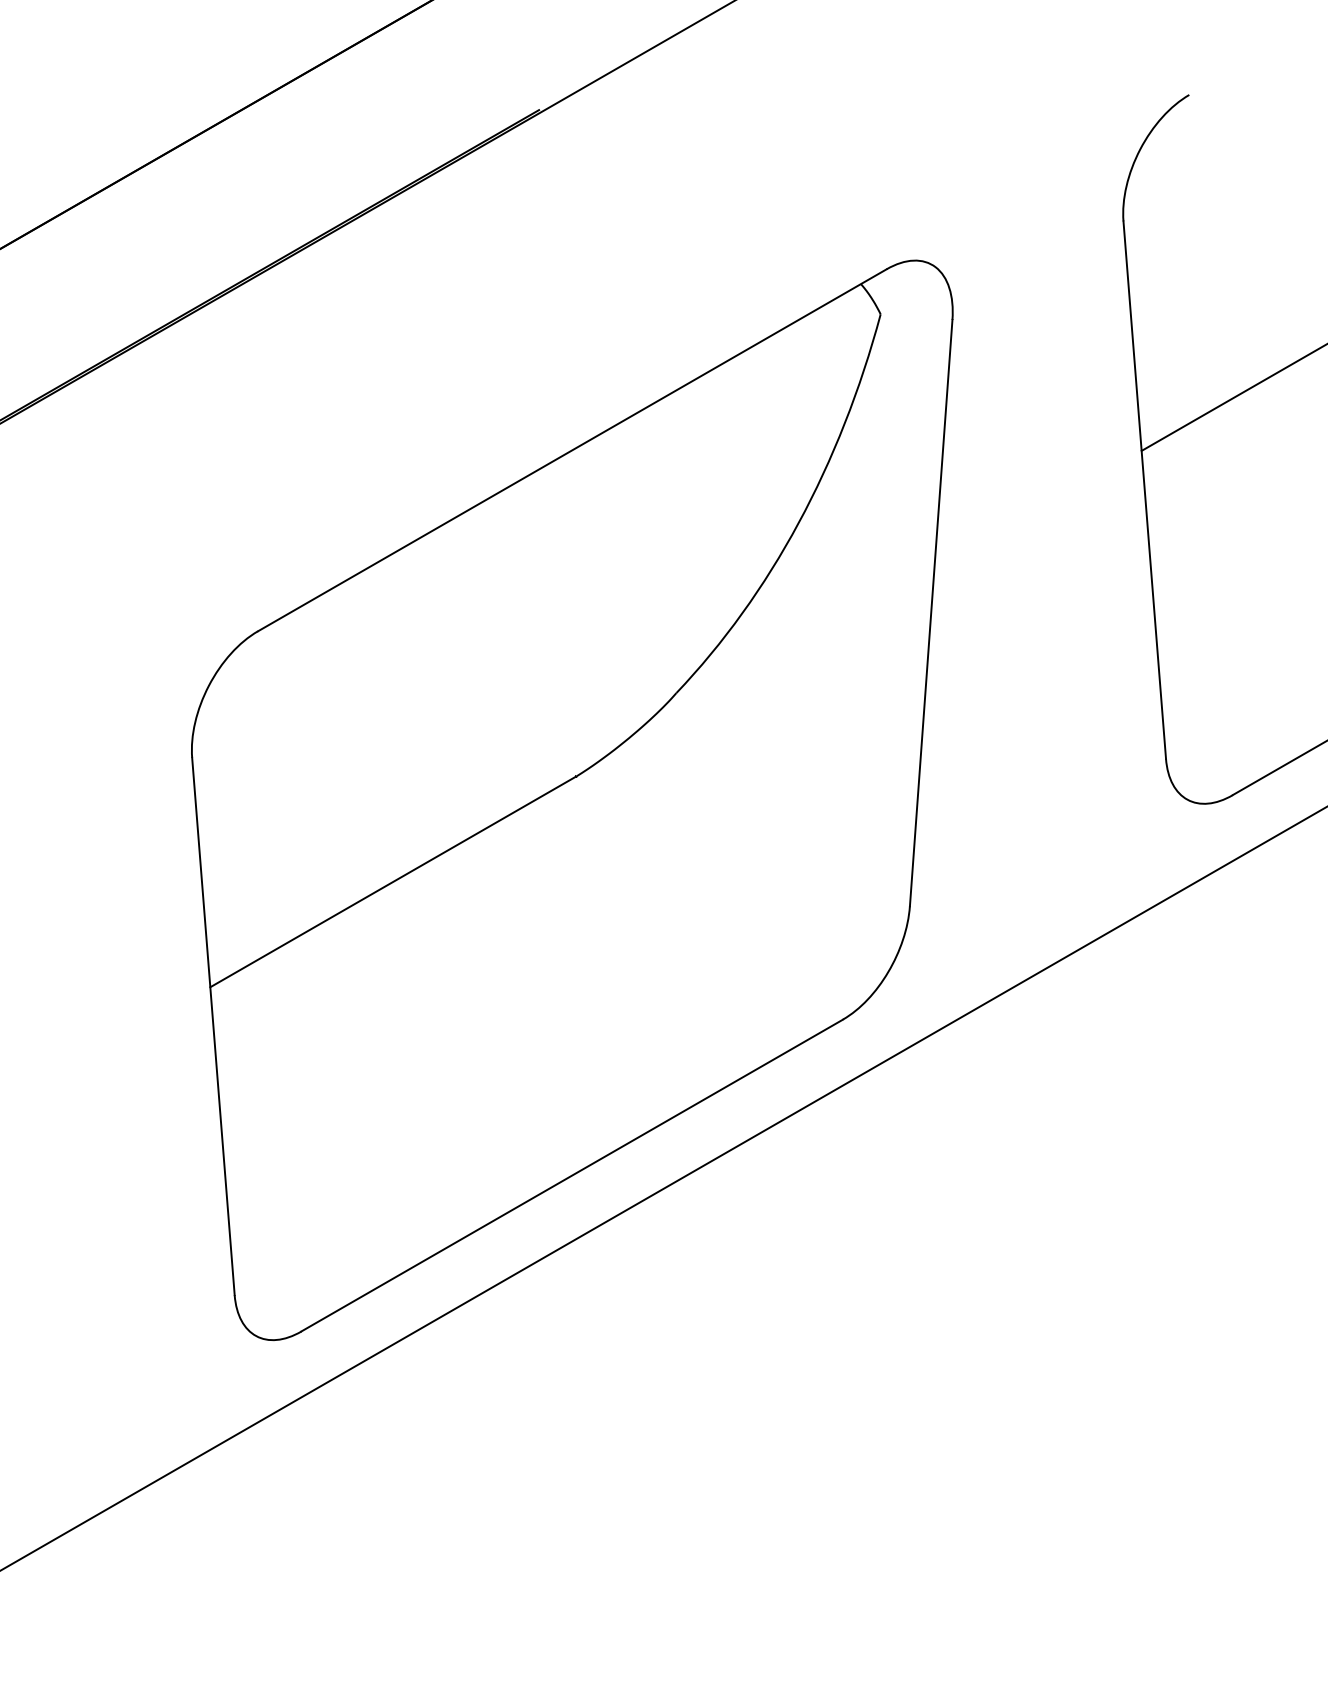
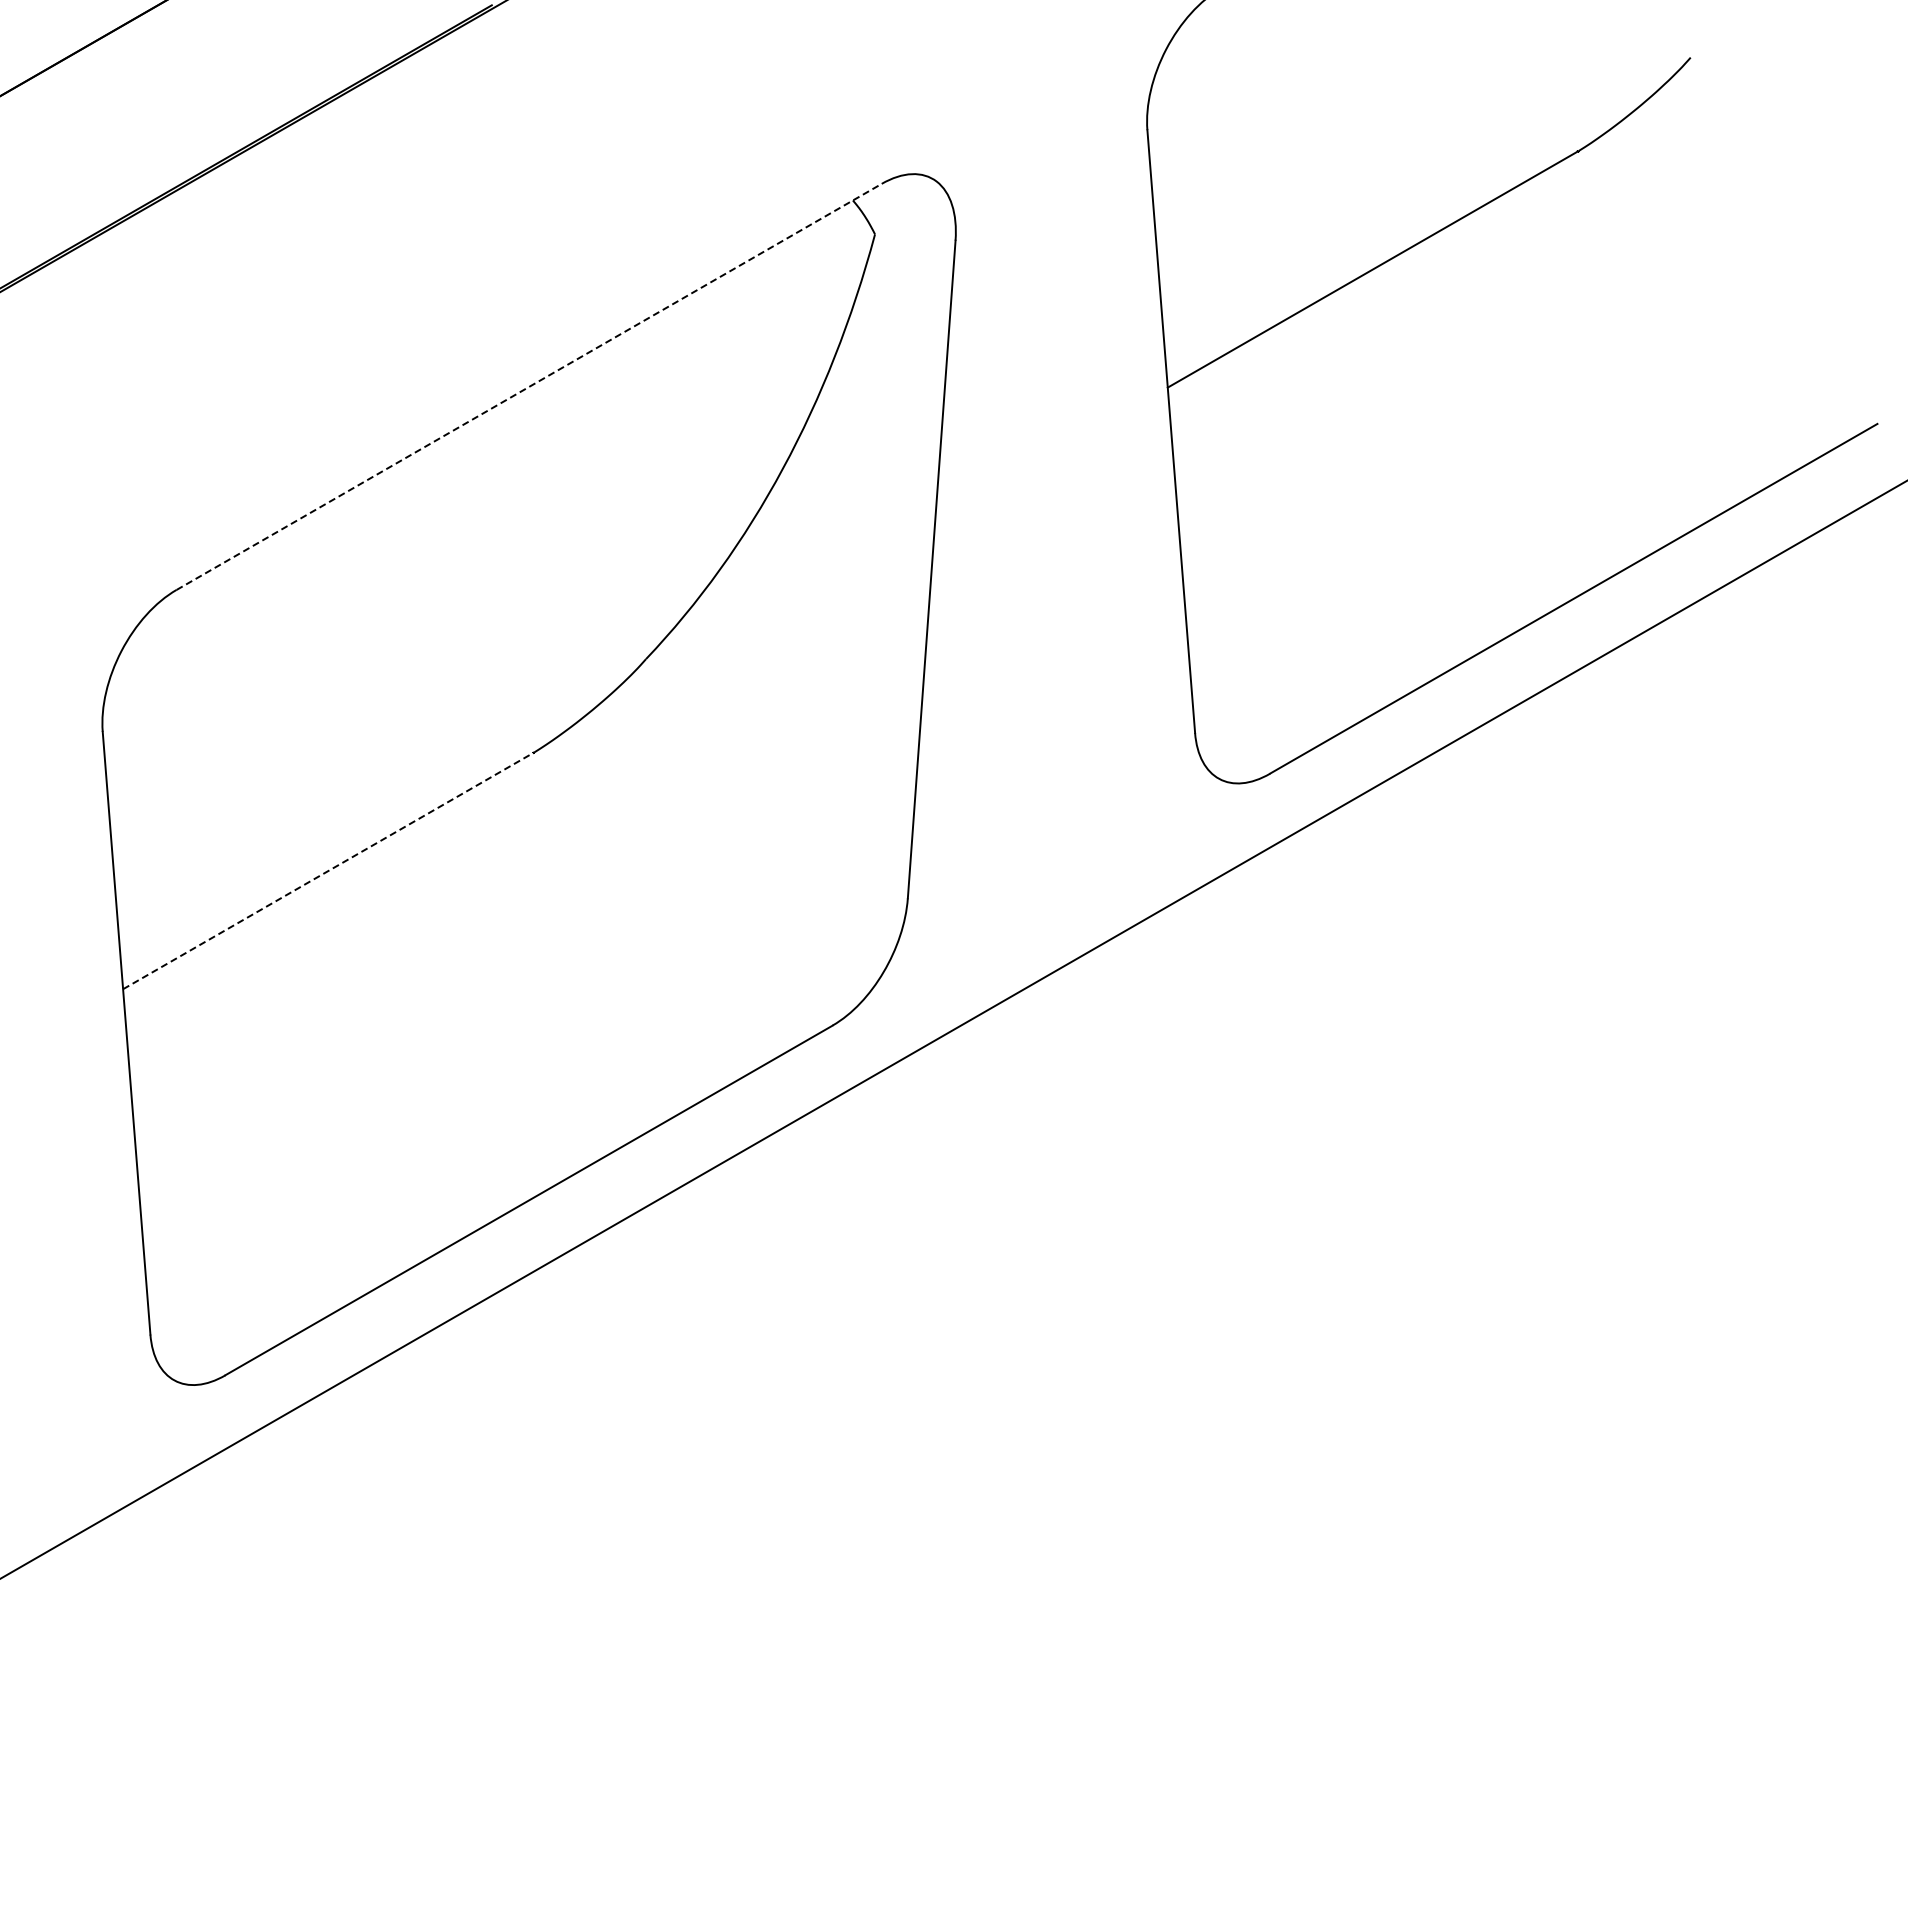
line: (572, 449) -> (529, 386), solid -> dashed
line: (393, 881) -> (328, 870), solid -> dashed

